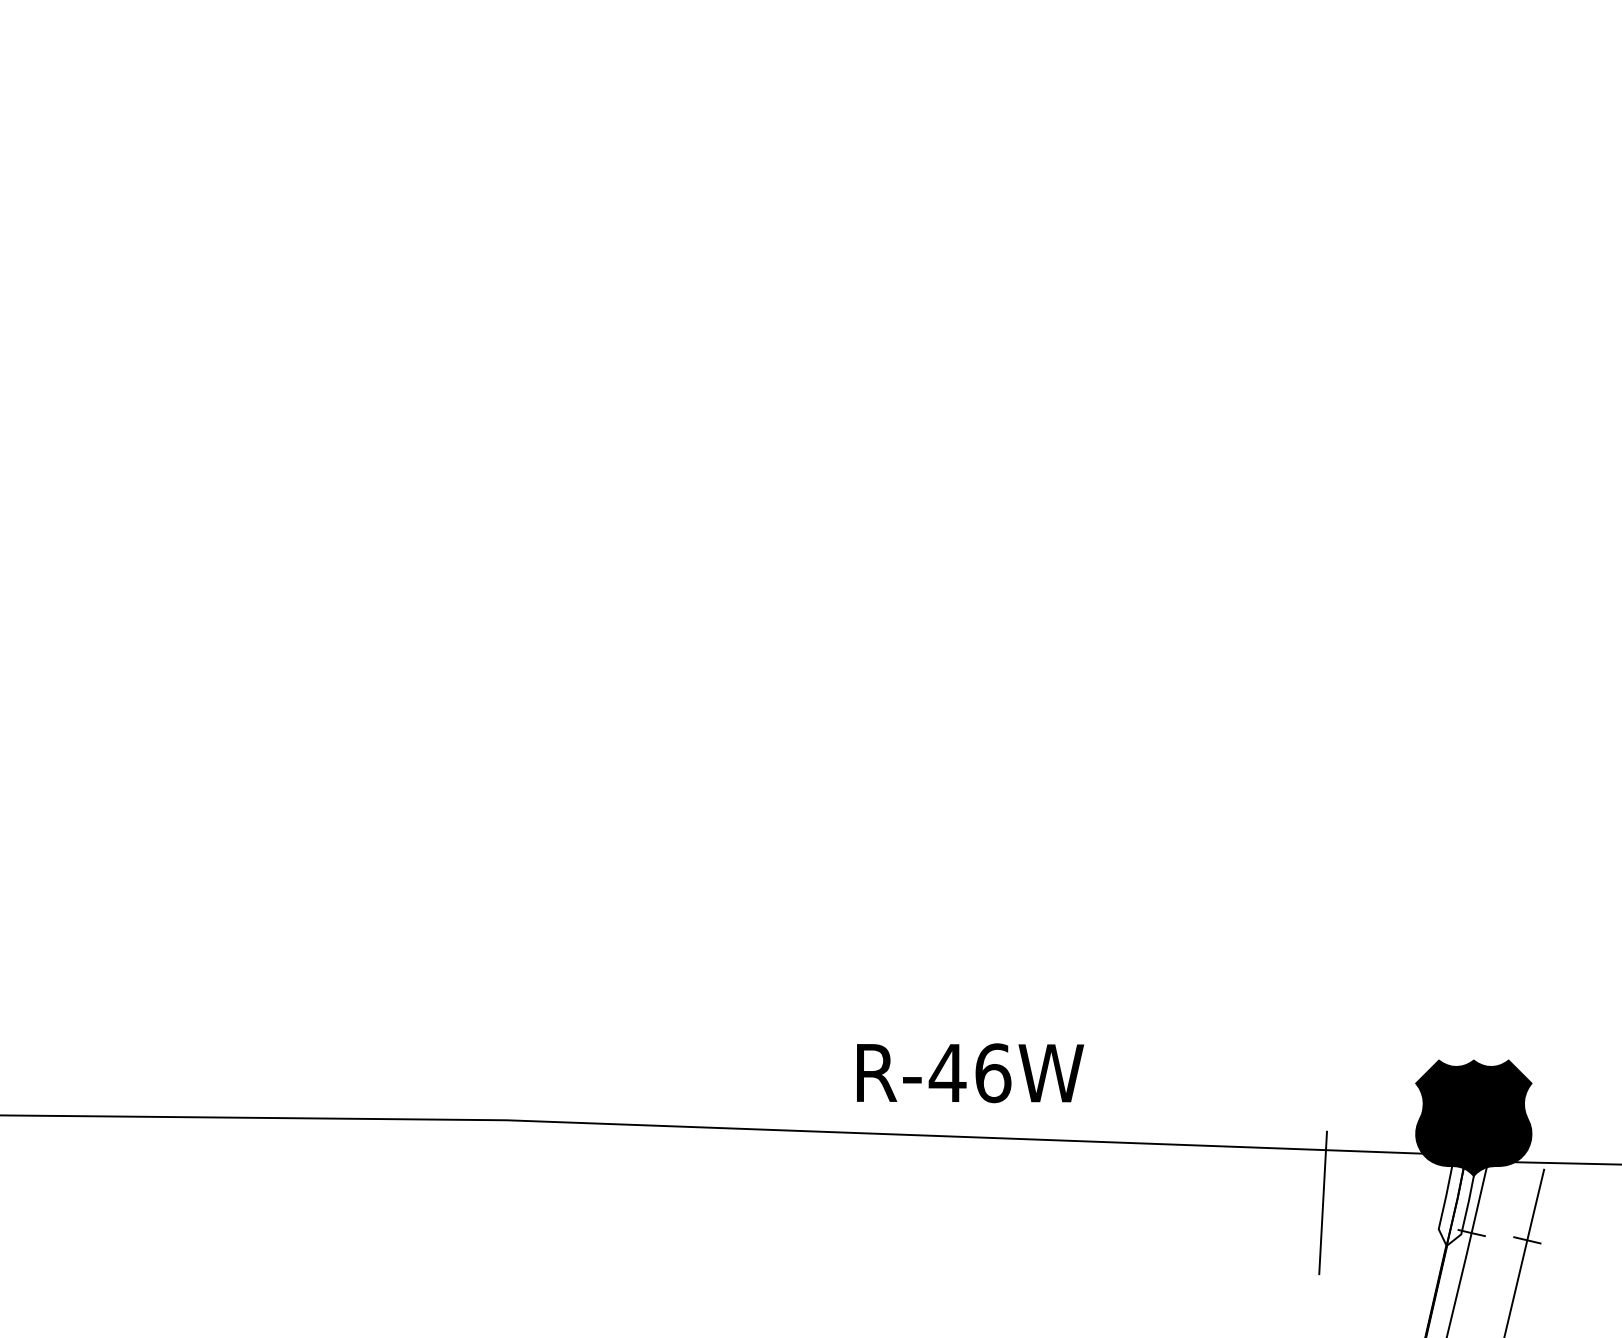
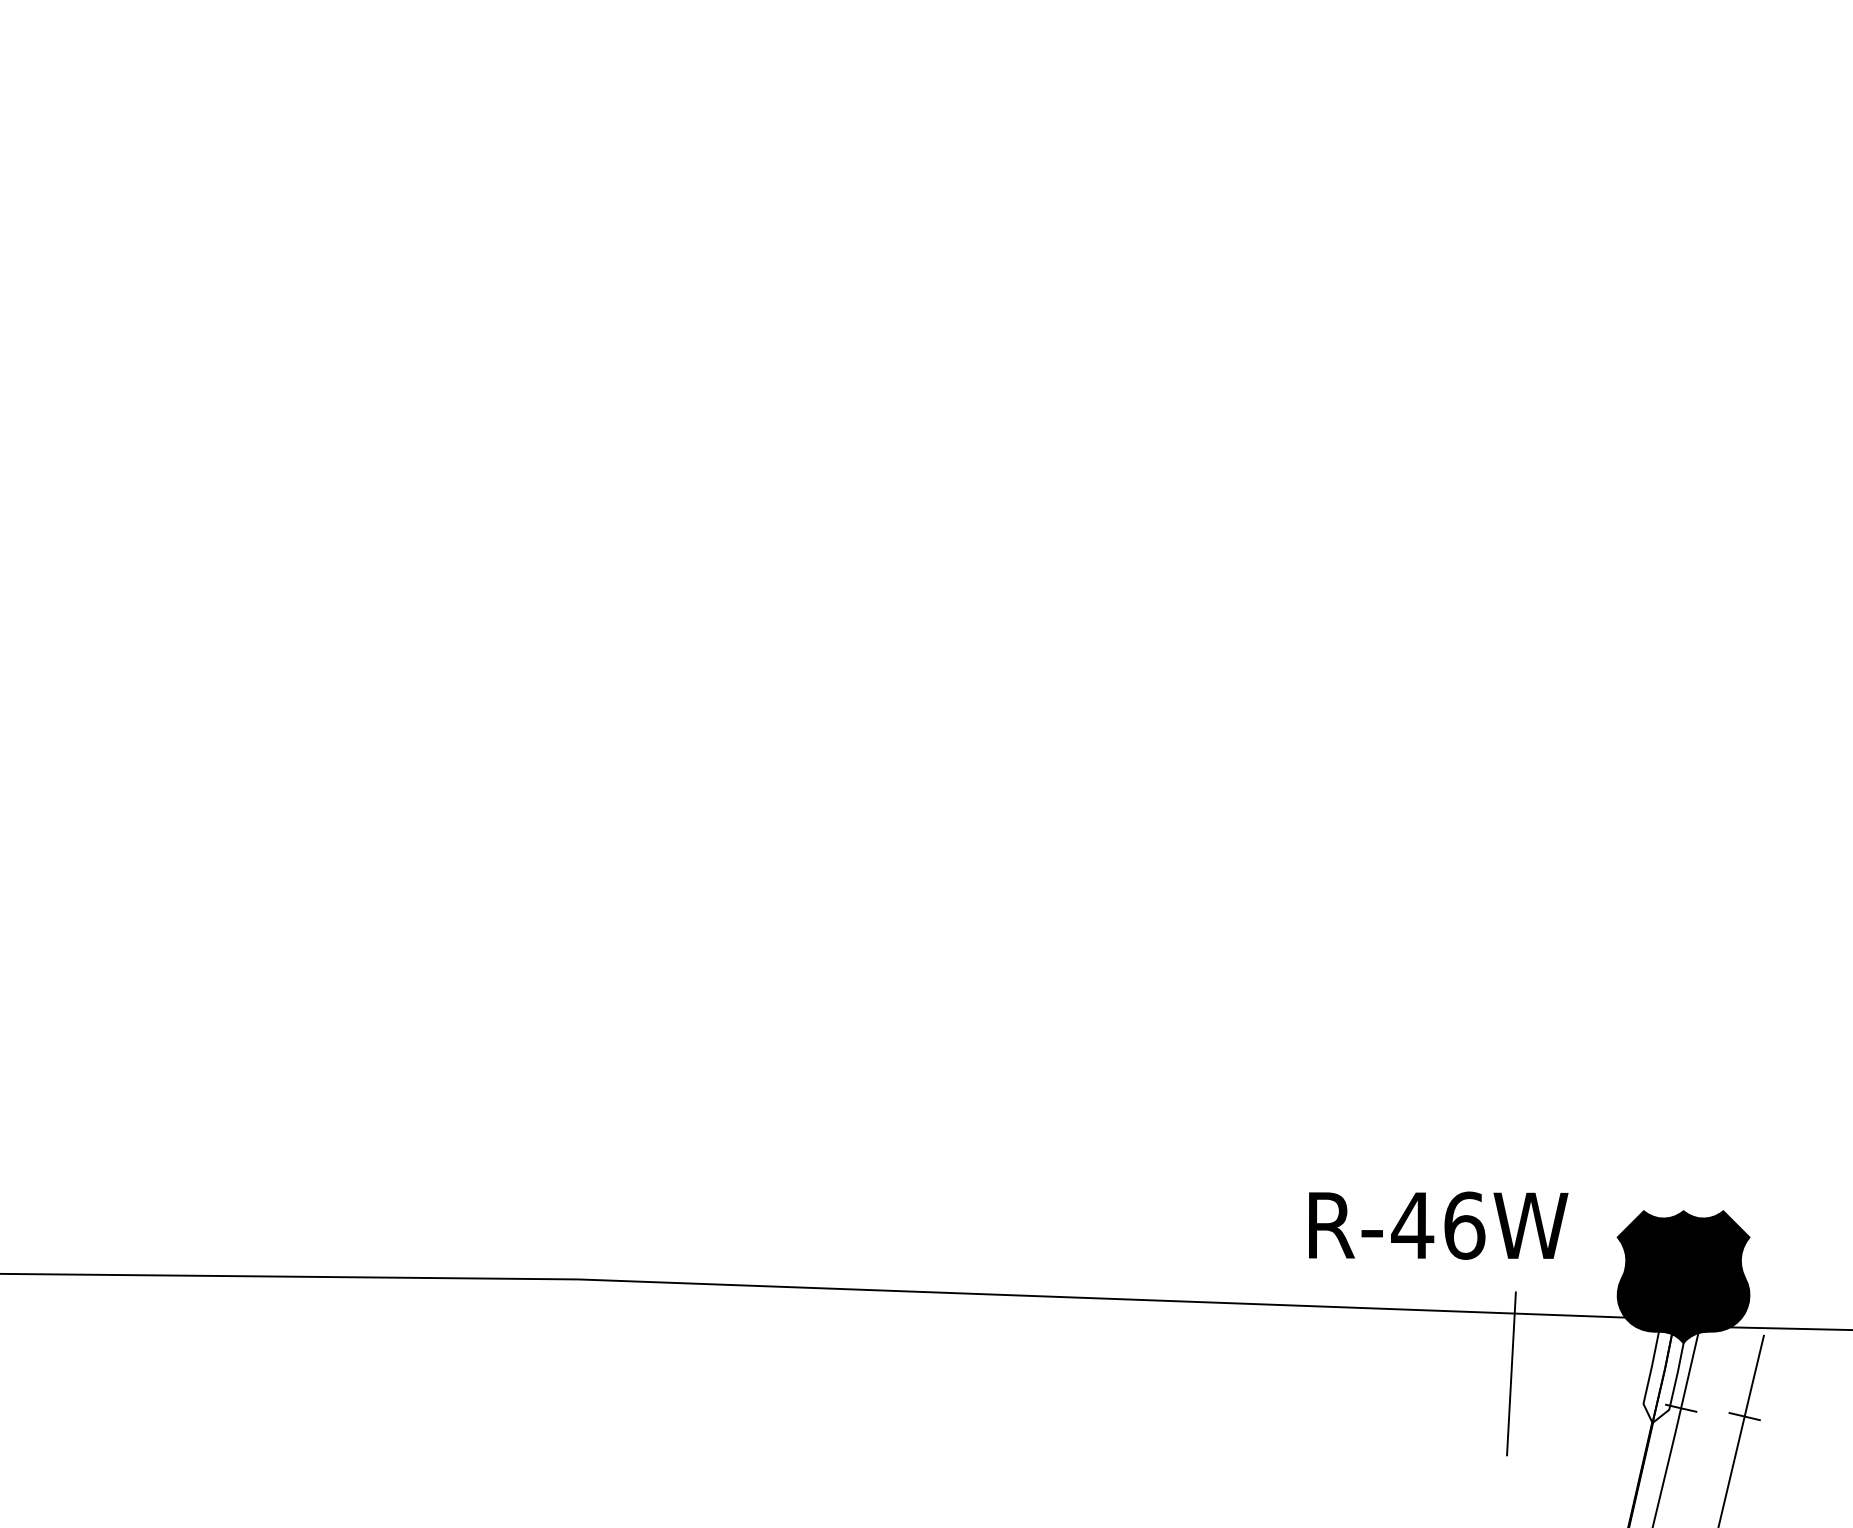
text: (970, 1073) -> (1438, 1225), moved

